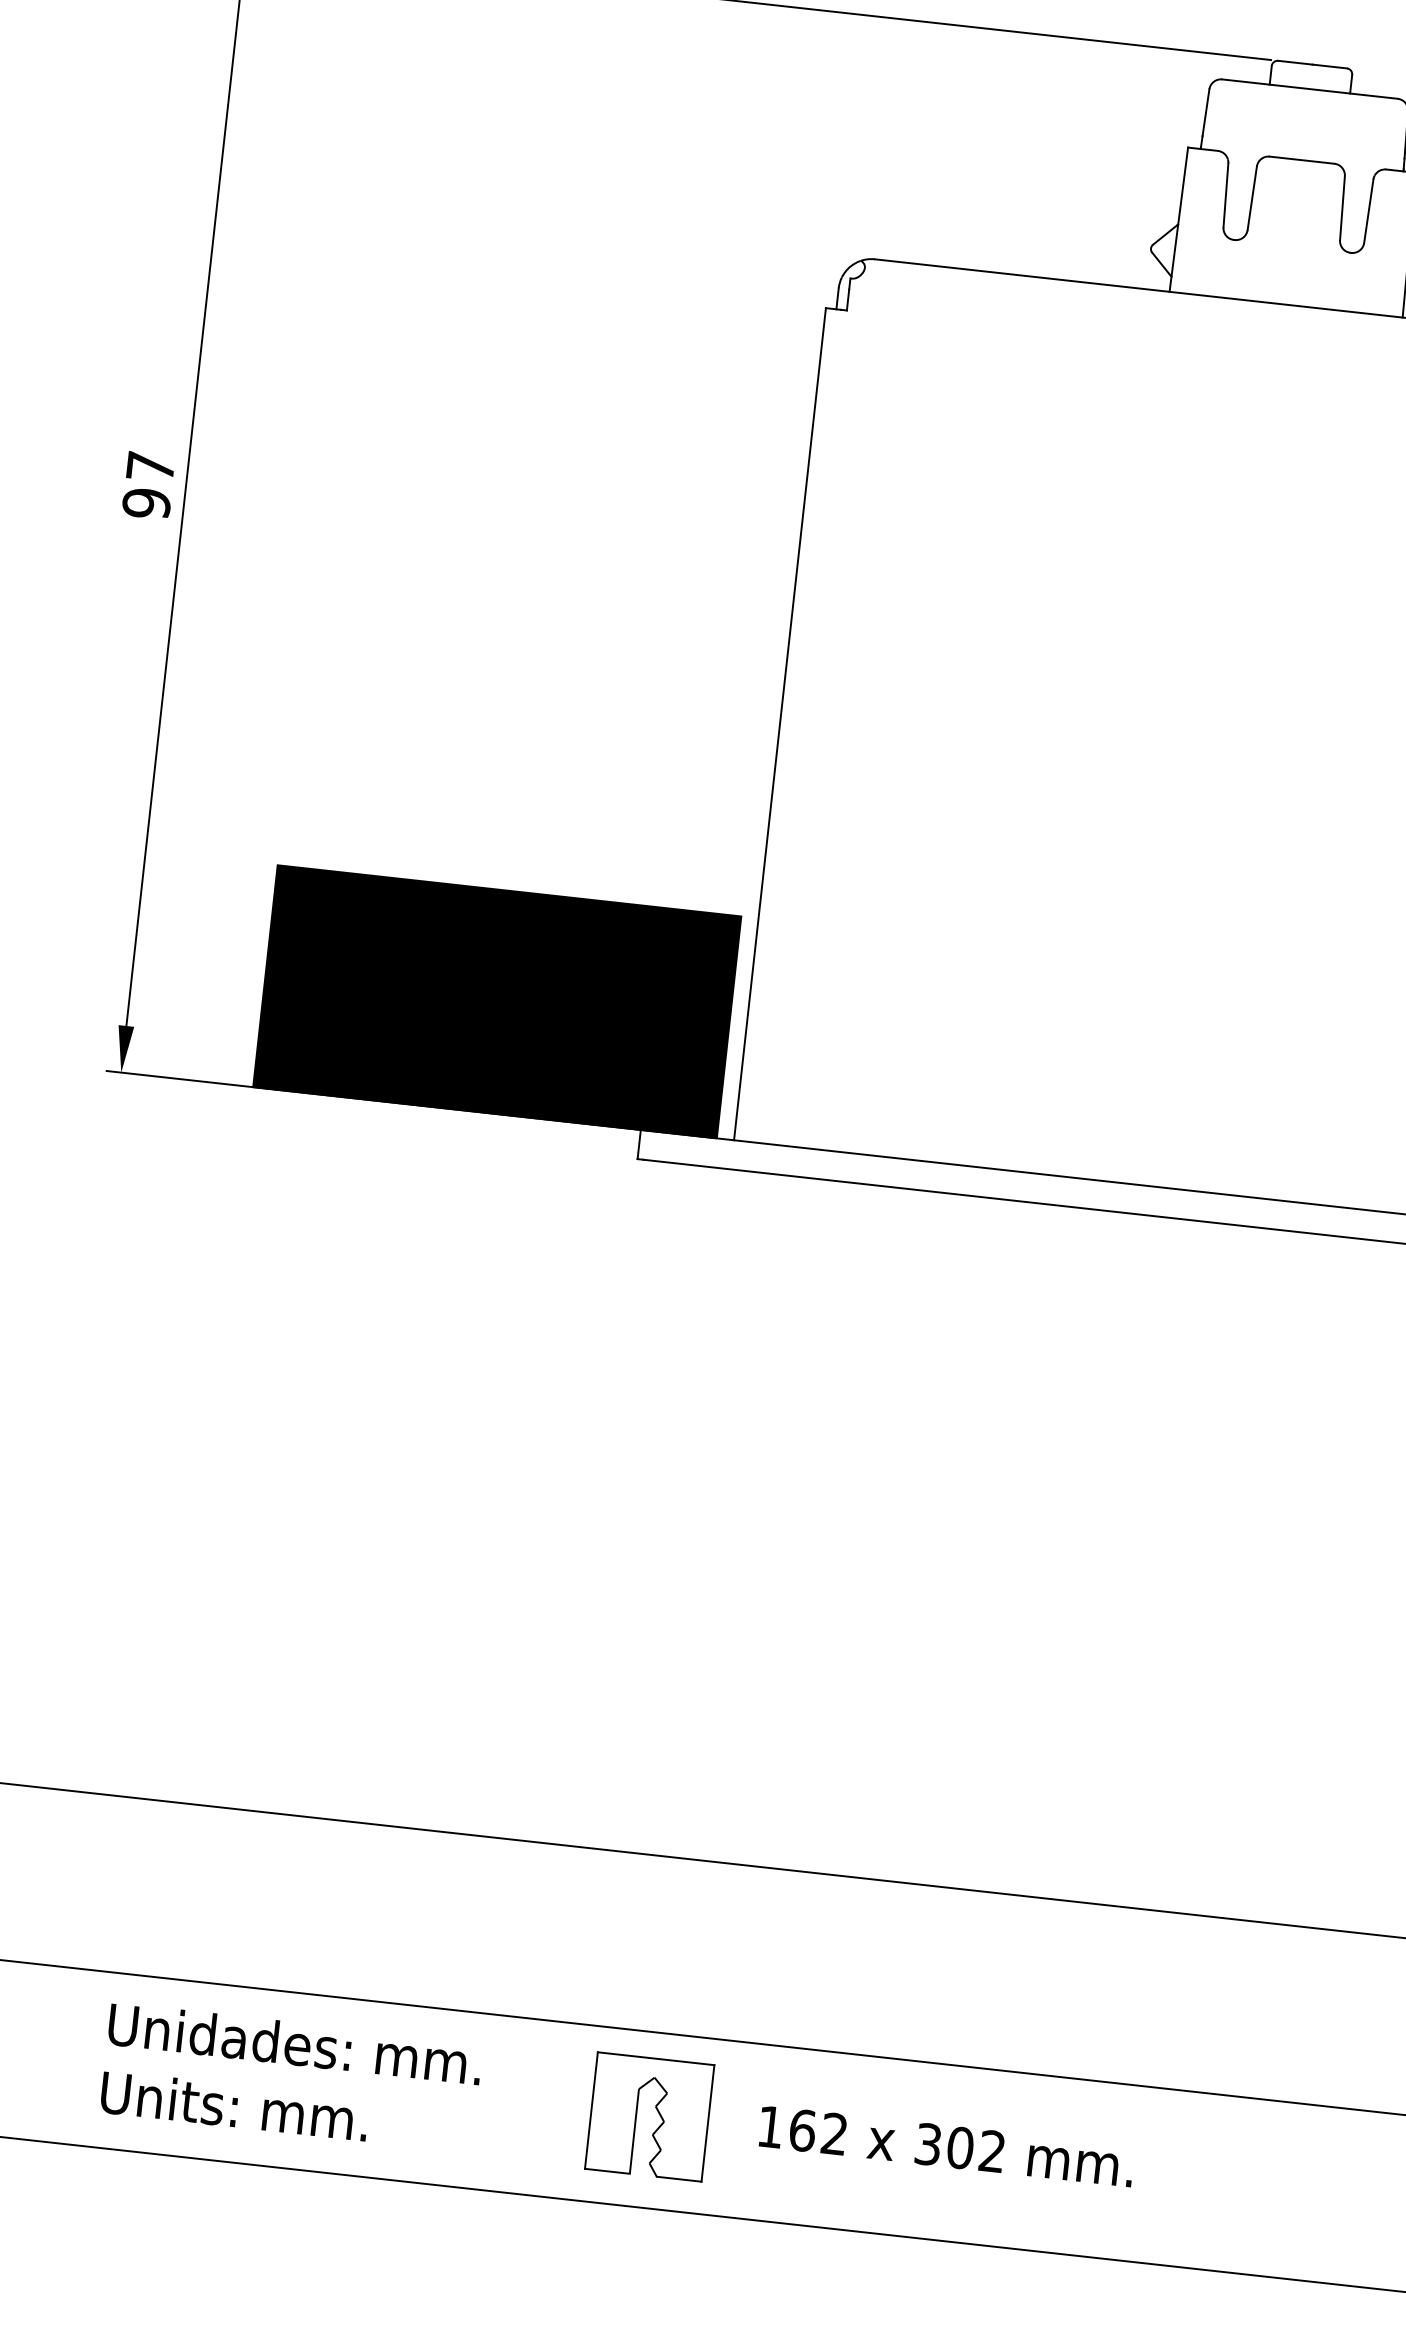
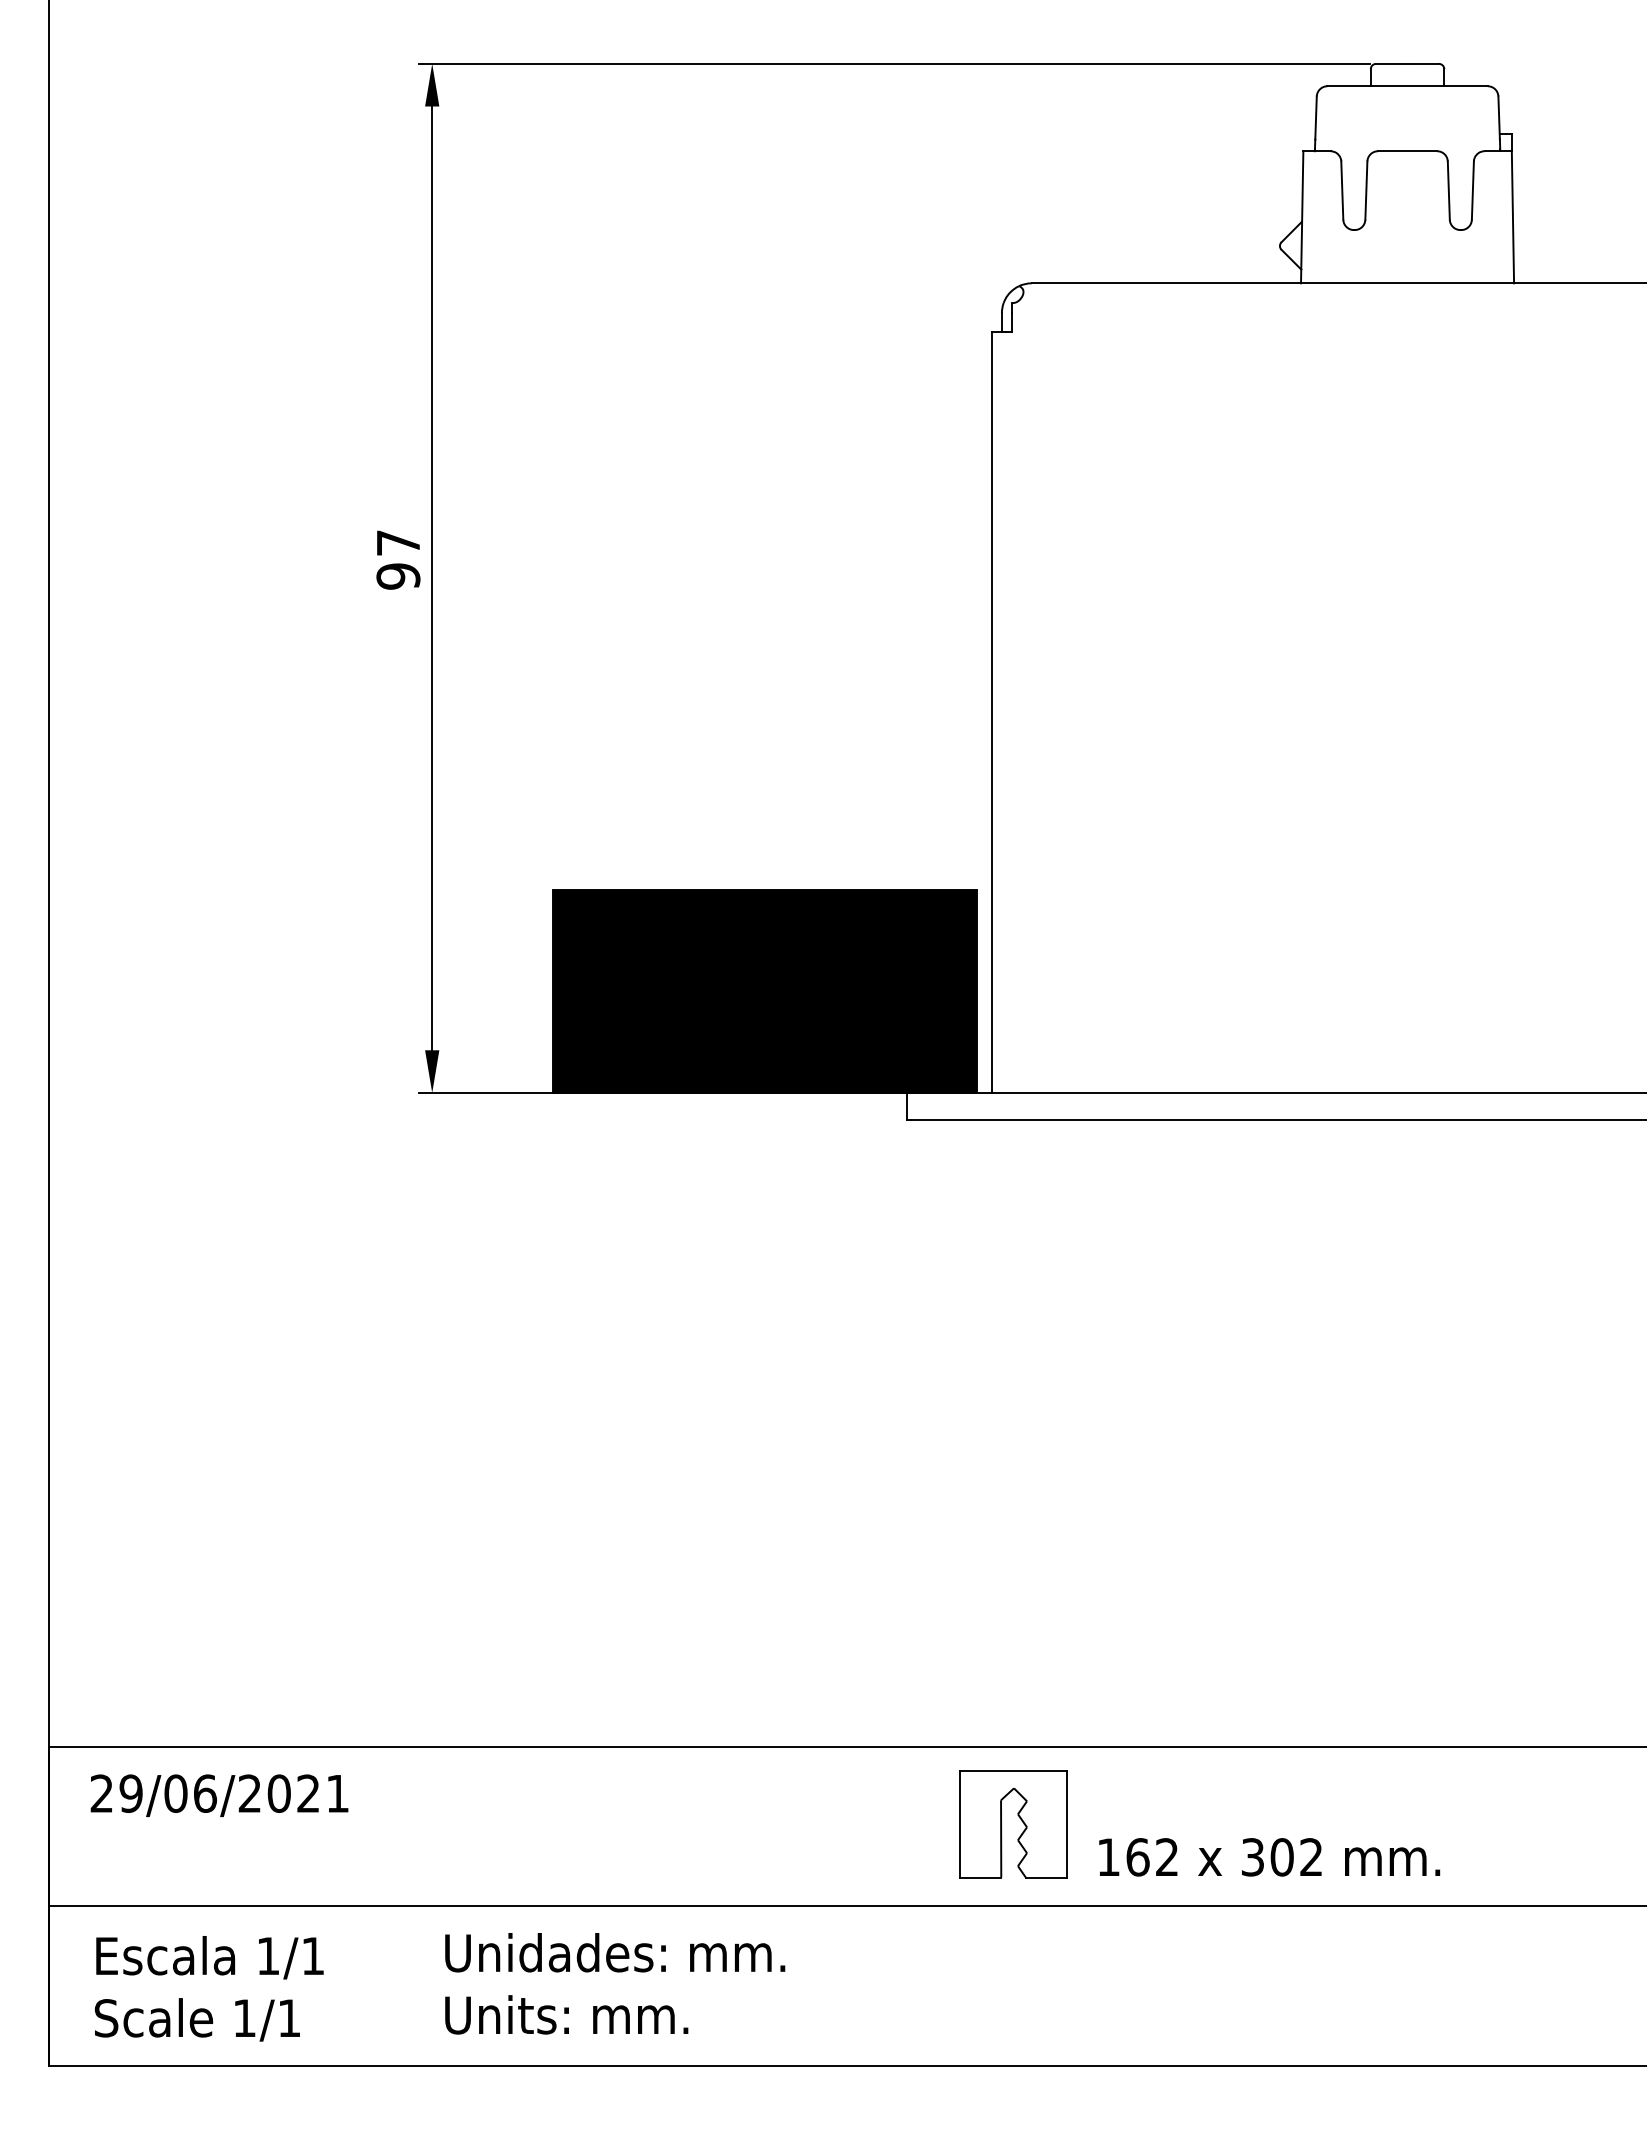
text: (291, 2077) -> (615, 1983), moved
part: (656, 2111) -> (1019, 1818), moved
text: (946, 2146) -> (1269, 1857), moved

